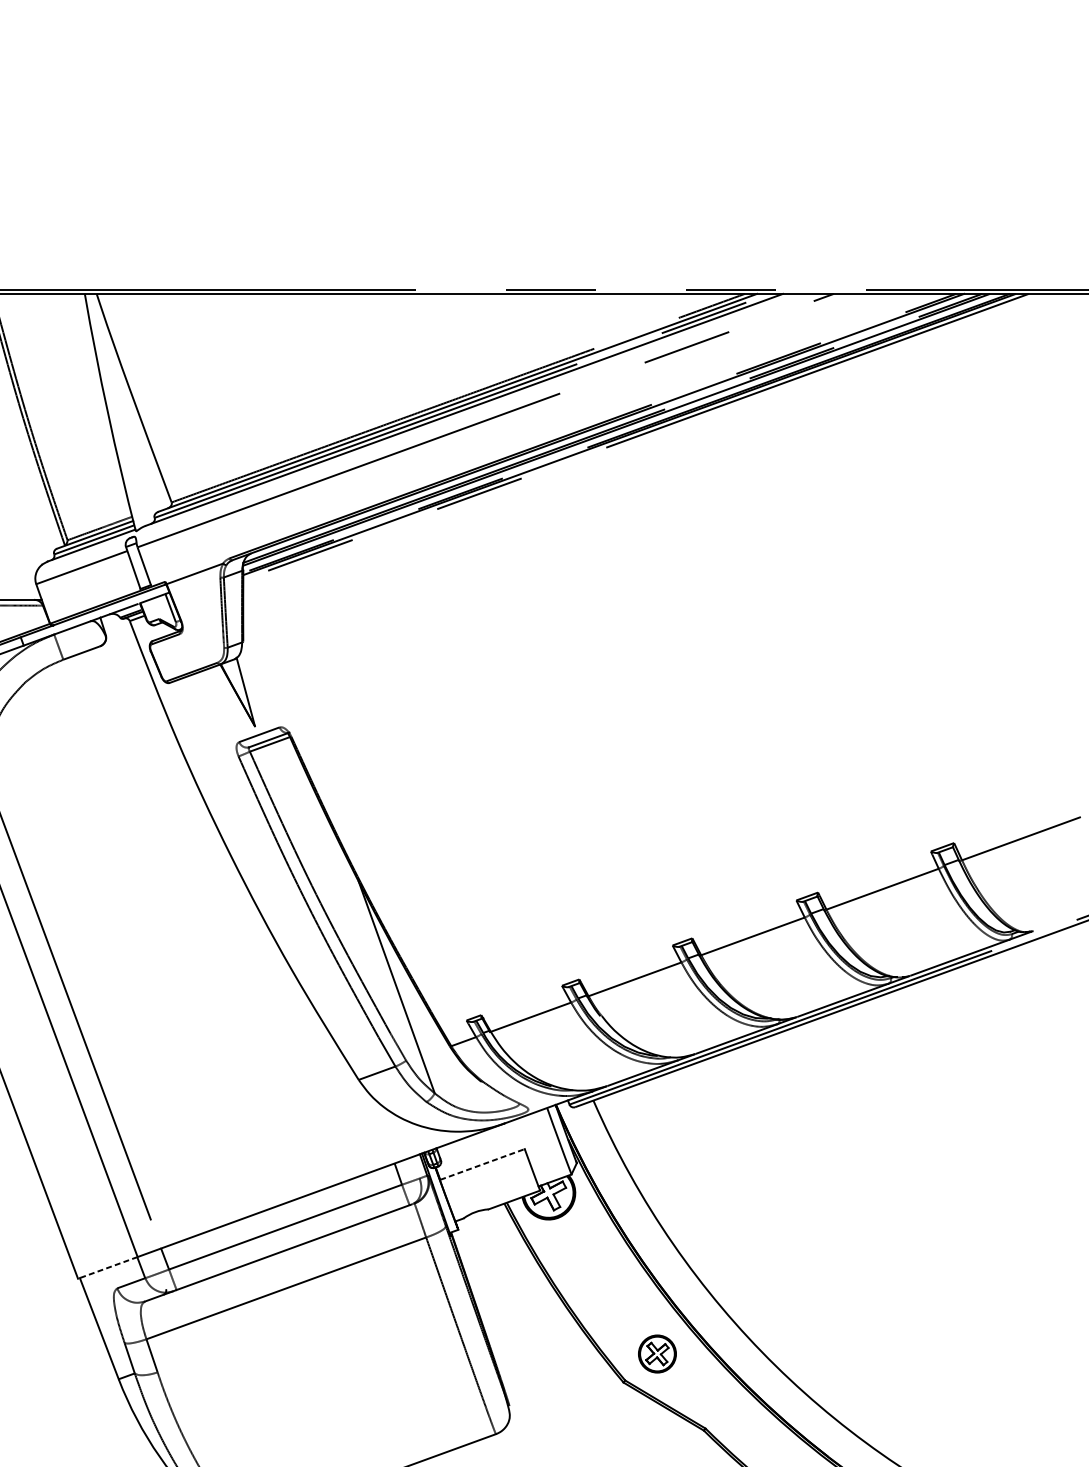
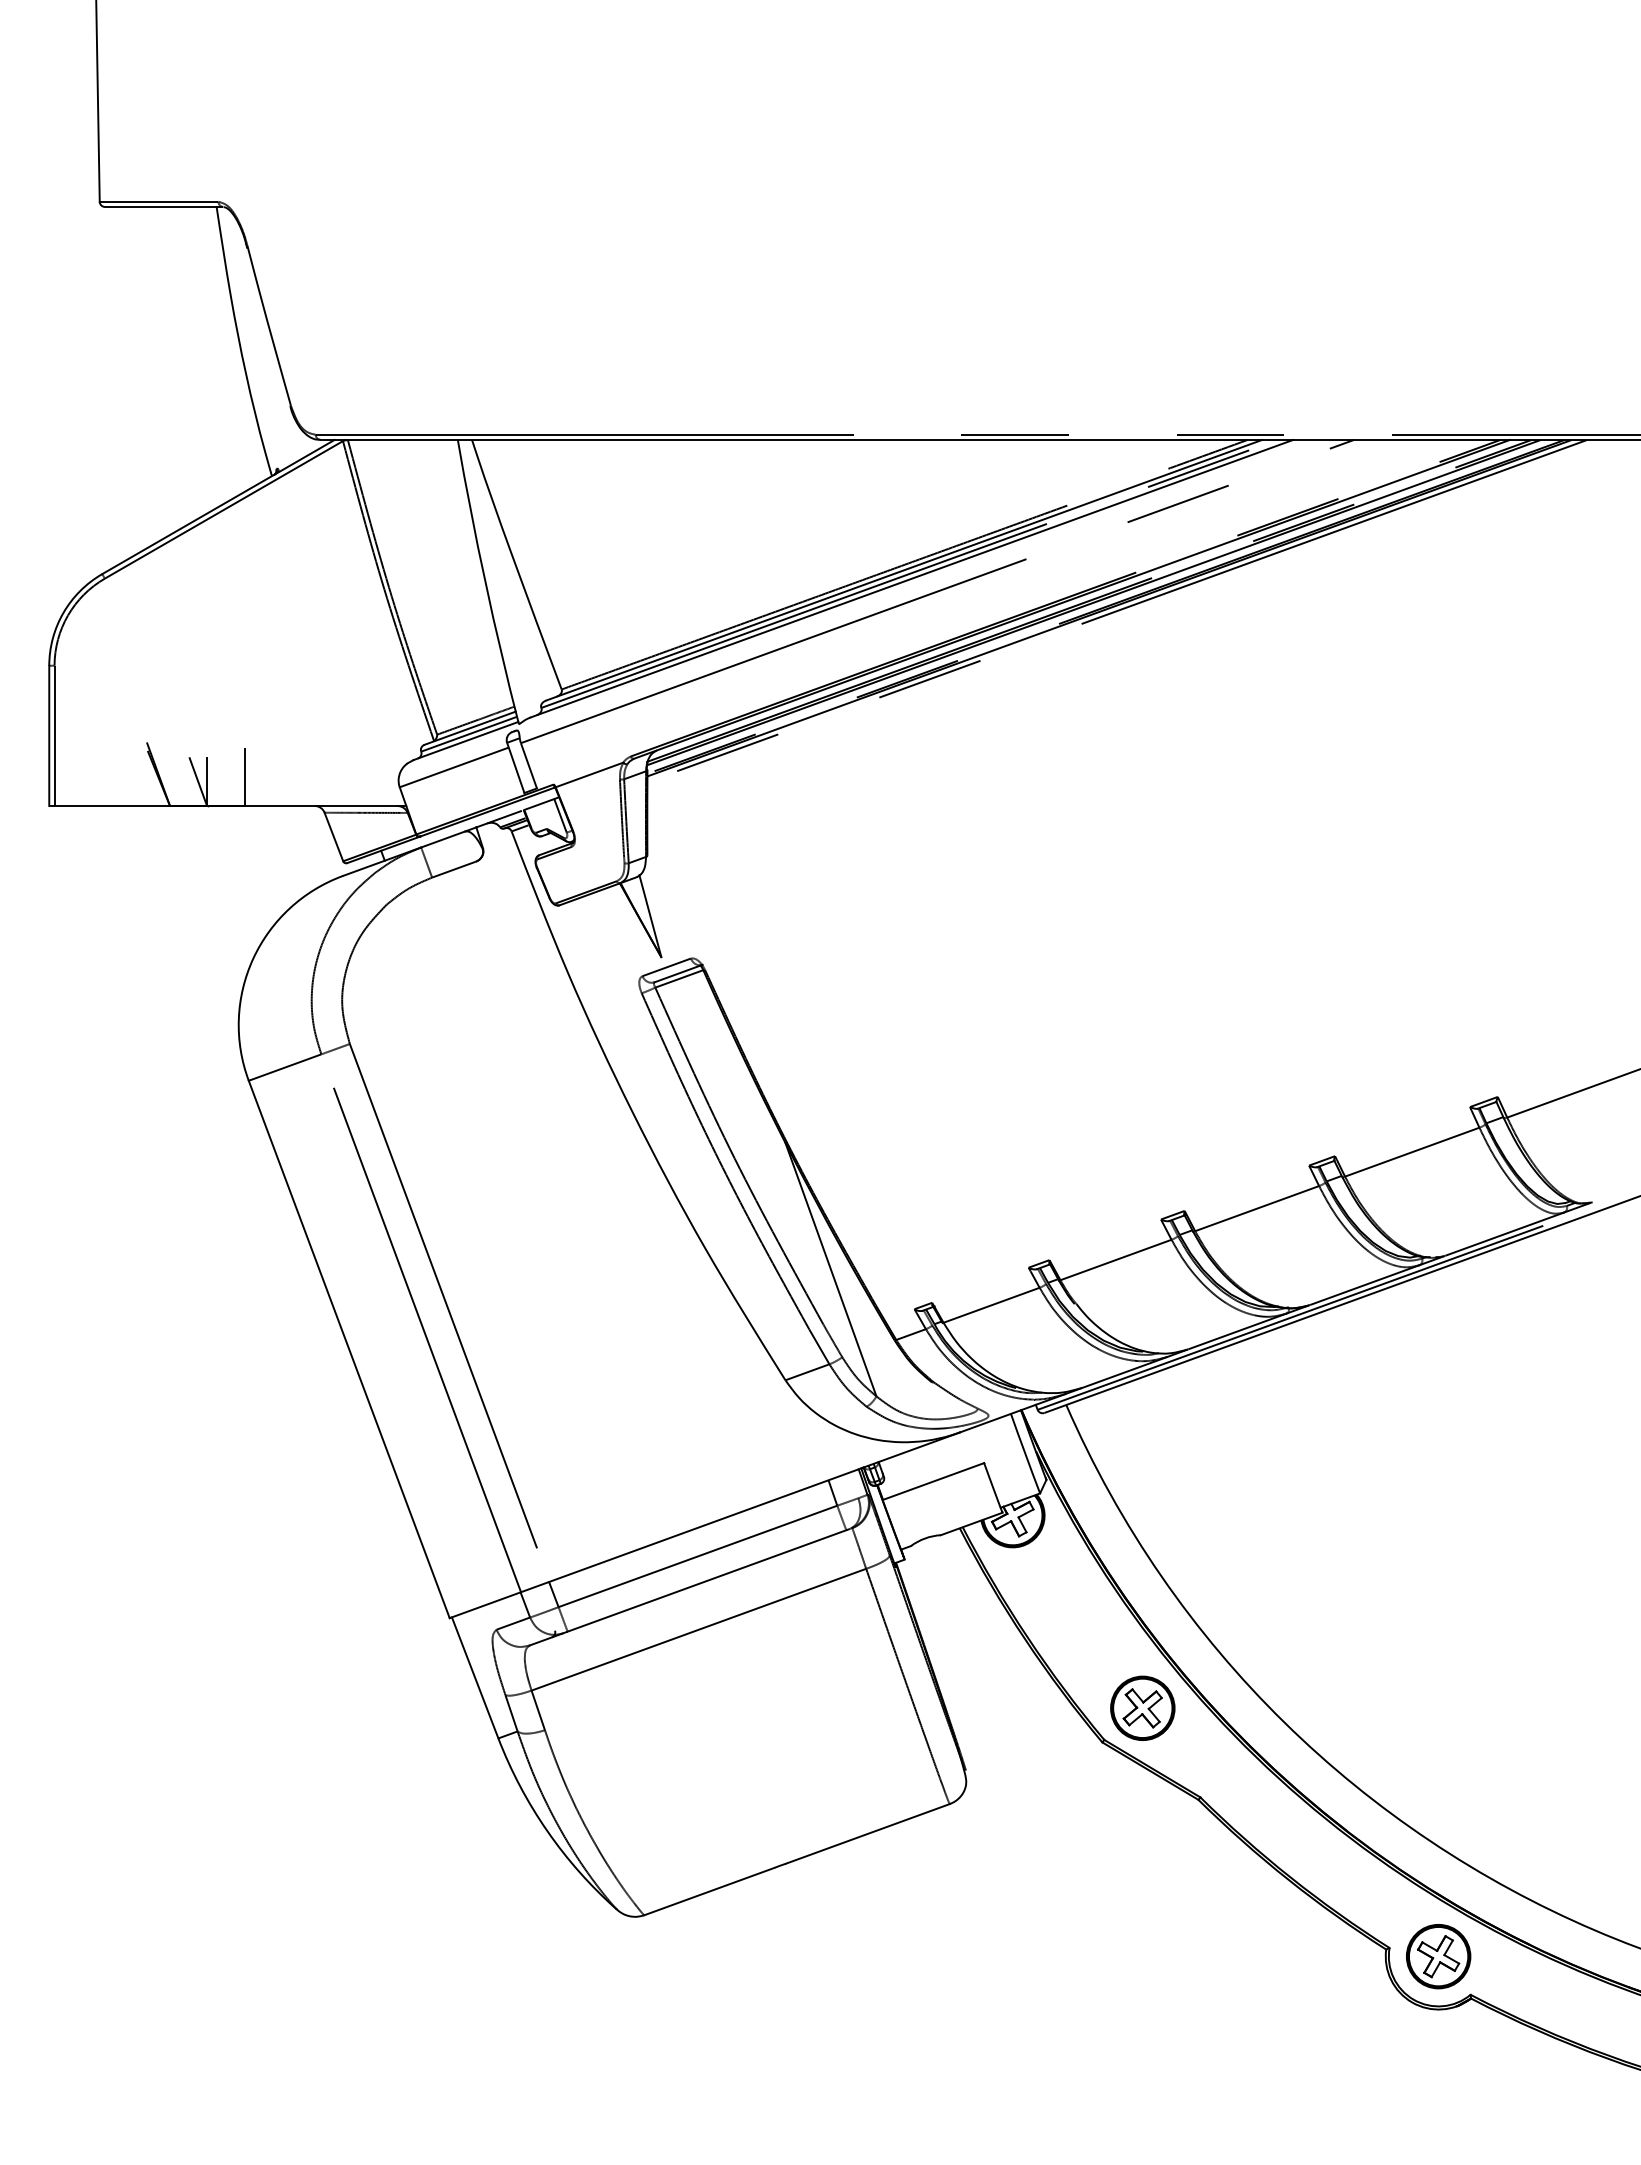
line: (482, 1164) -> (933, 1481), dashed -> solid
line: (107, 1268) -> (485, 1605), dashed -> solid
part: (657, 1353) -> (1142, 1707), size x1.43

